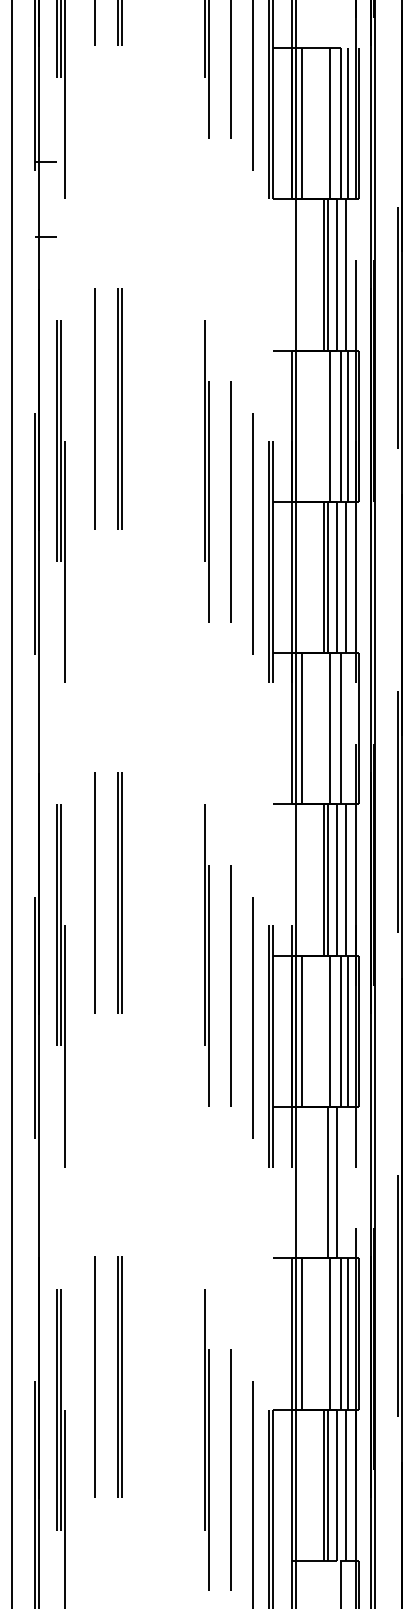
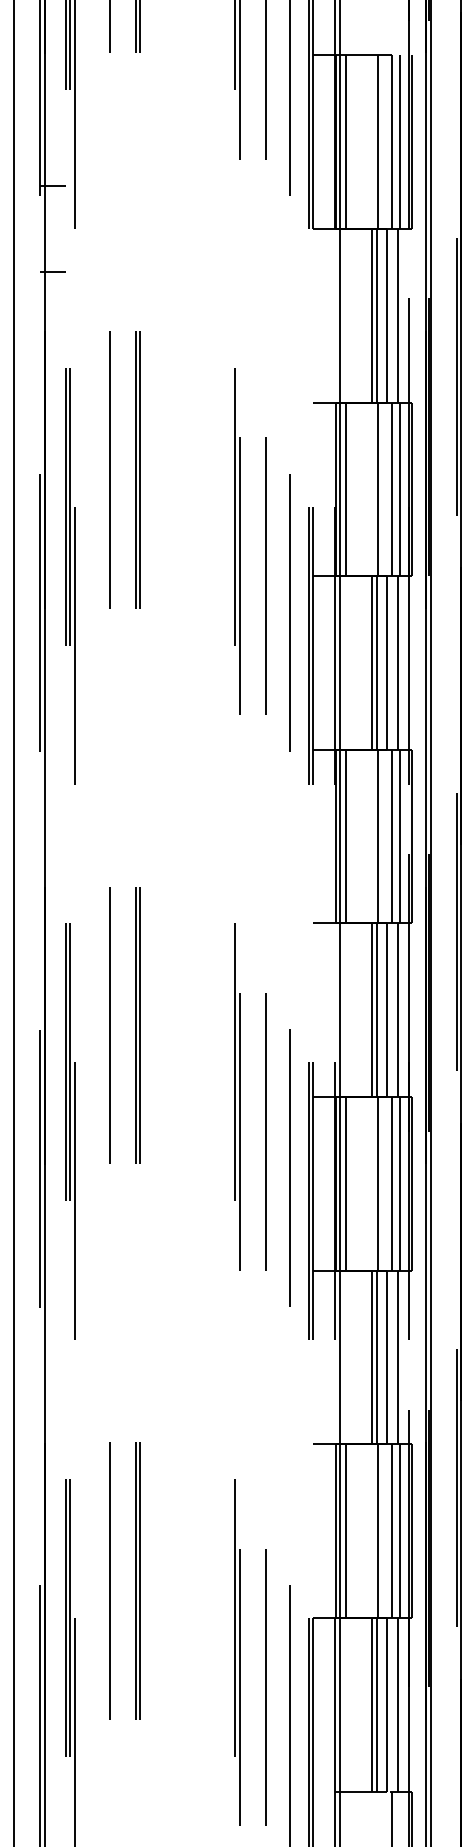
line: (301, 426) -> (346, 489), added
line: (348, 728) -> (400, 836), added
line: (324, 1182) -> (372, 1357), added
line: (346, 1182) -> (397, 1357), added

